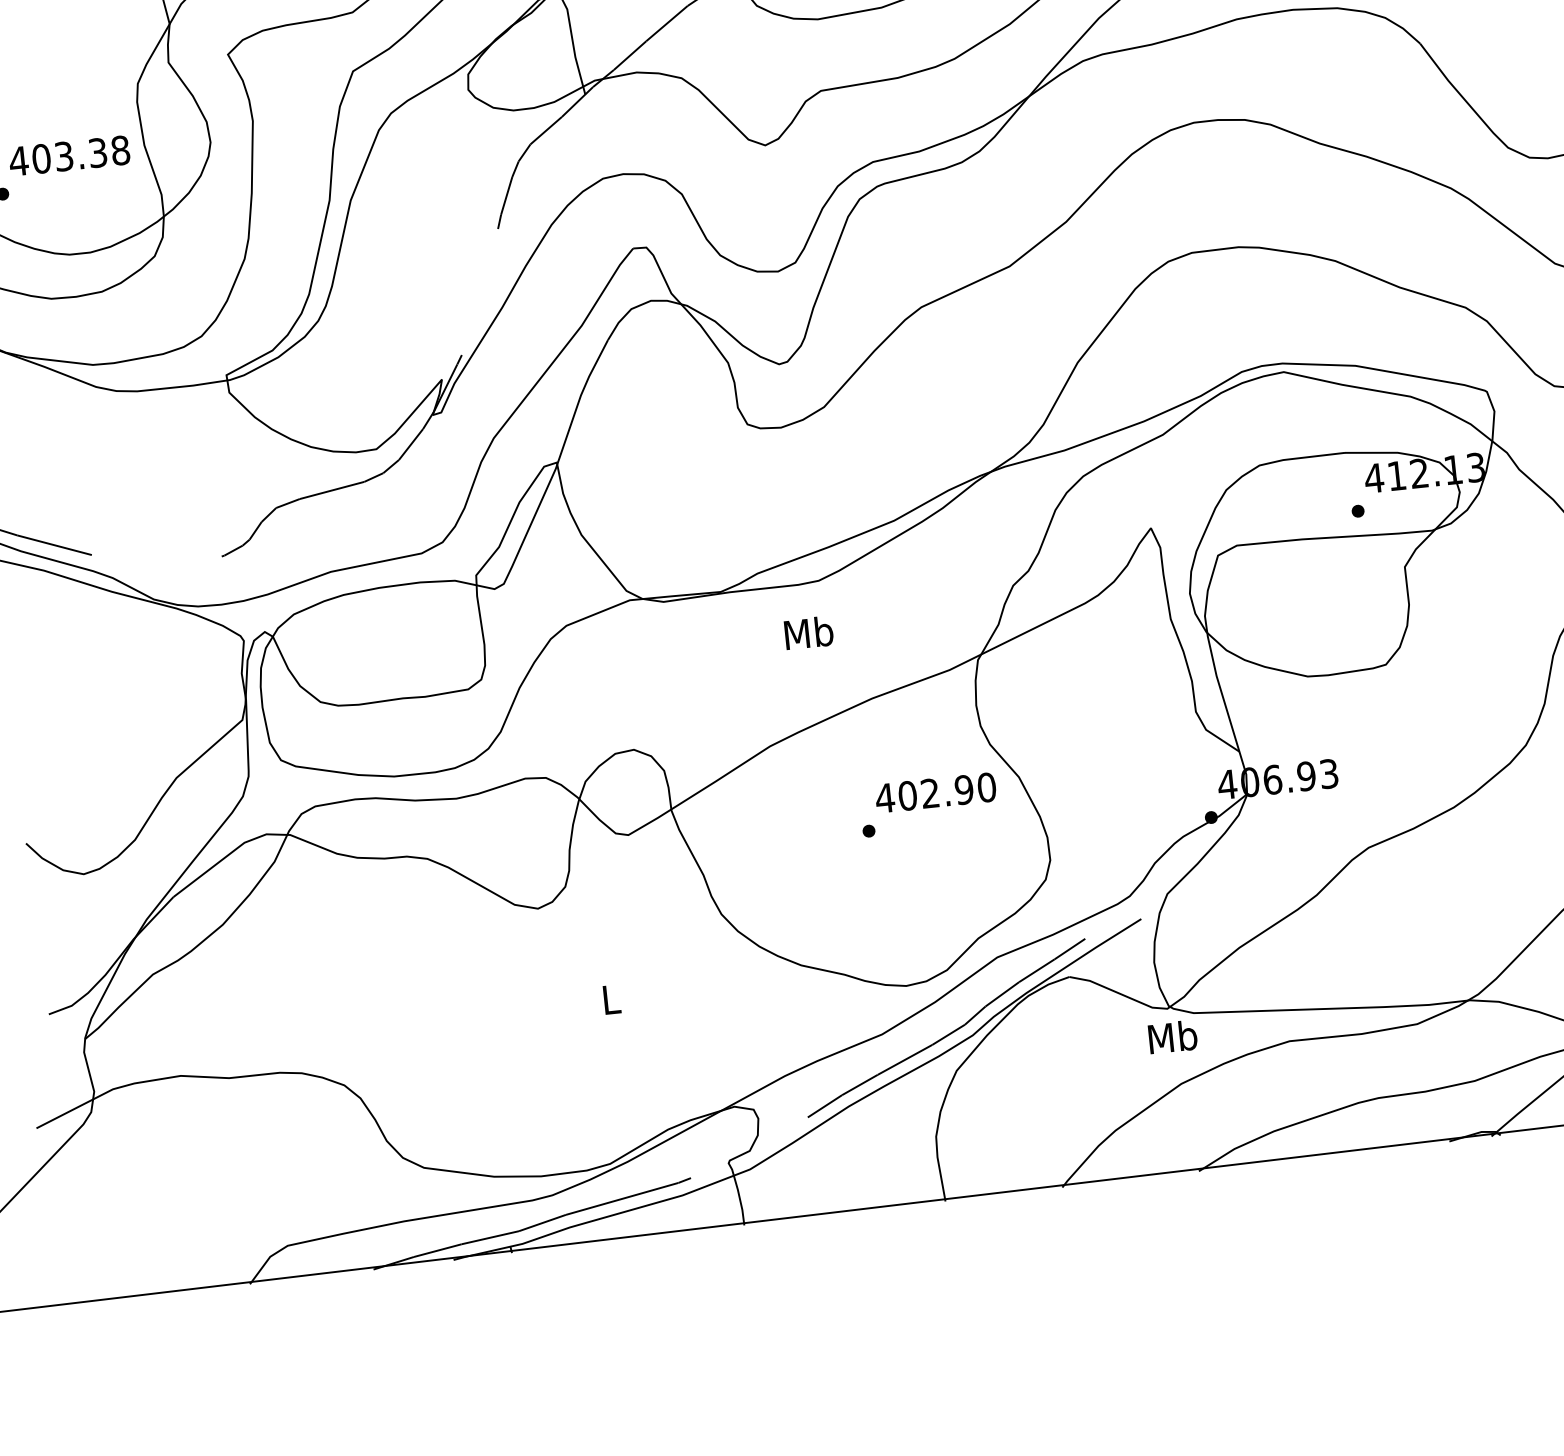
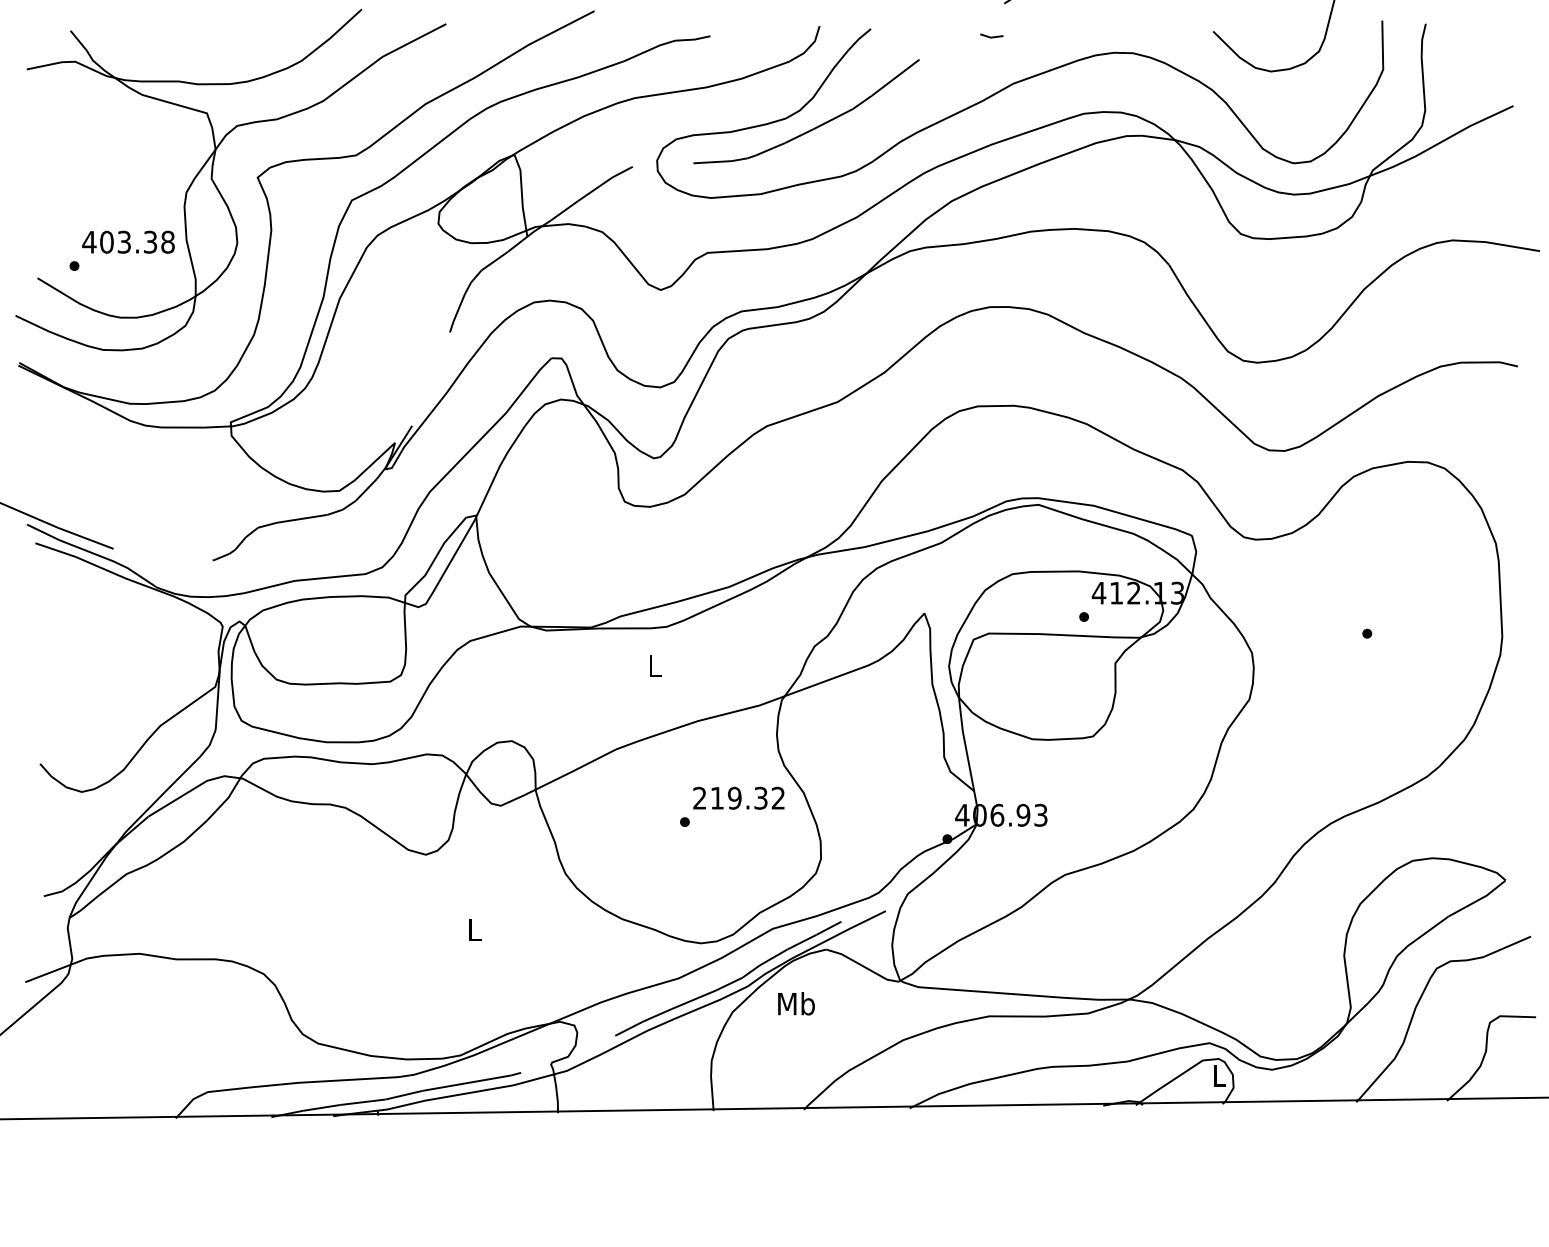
text: (808, 632) -> (654, 665), Mb -> L
text: (935, 791) -> (738, 797), 402.90 -> 219.32
text: (1172, 1036) -> (796, 1003), moved

